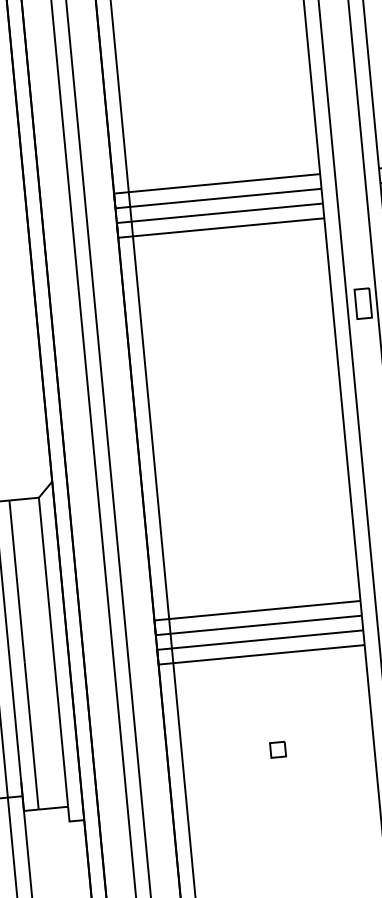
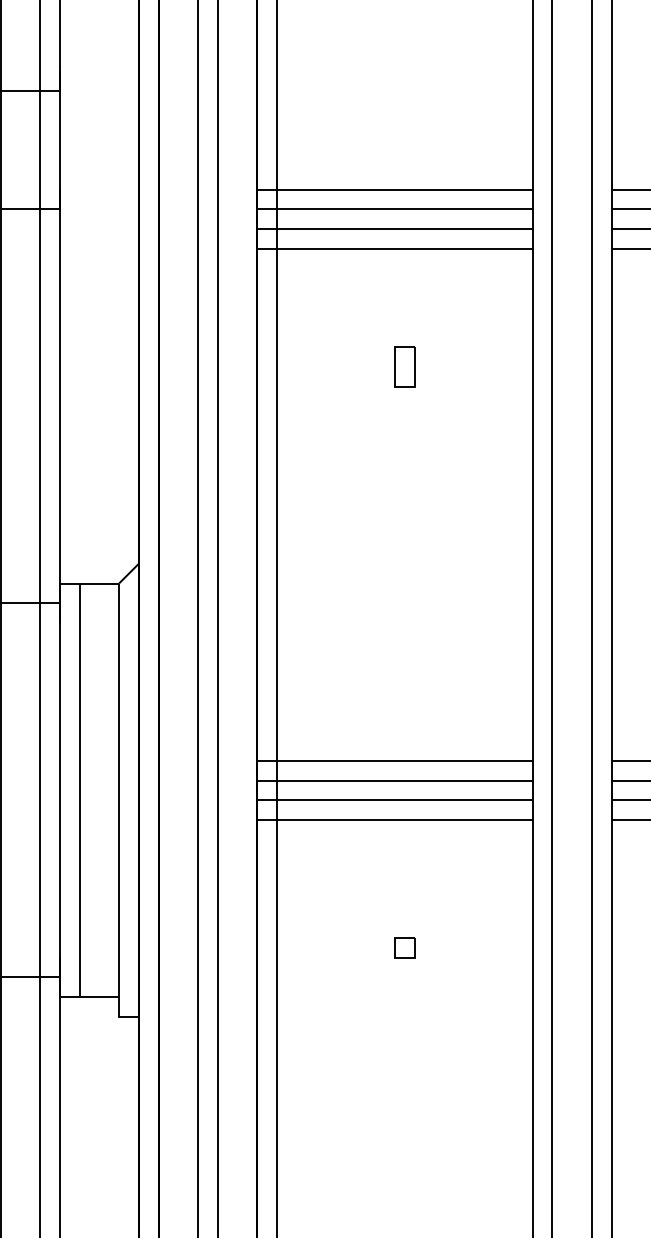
part: (363, 303) -> (404, 366), moved

